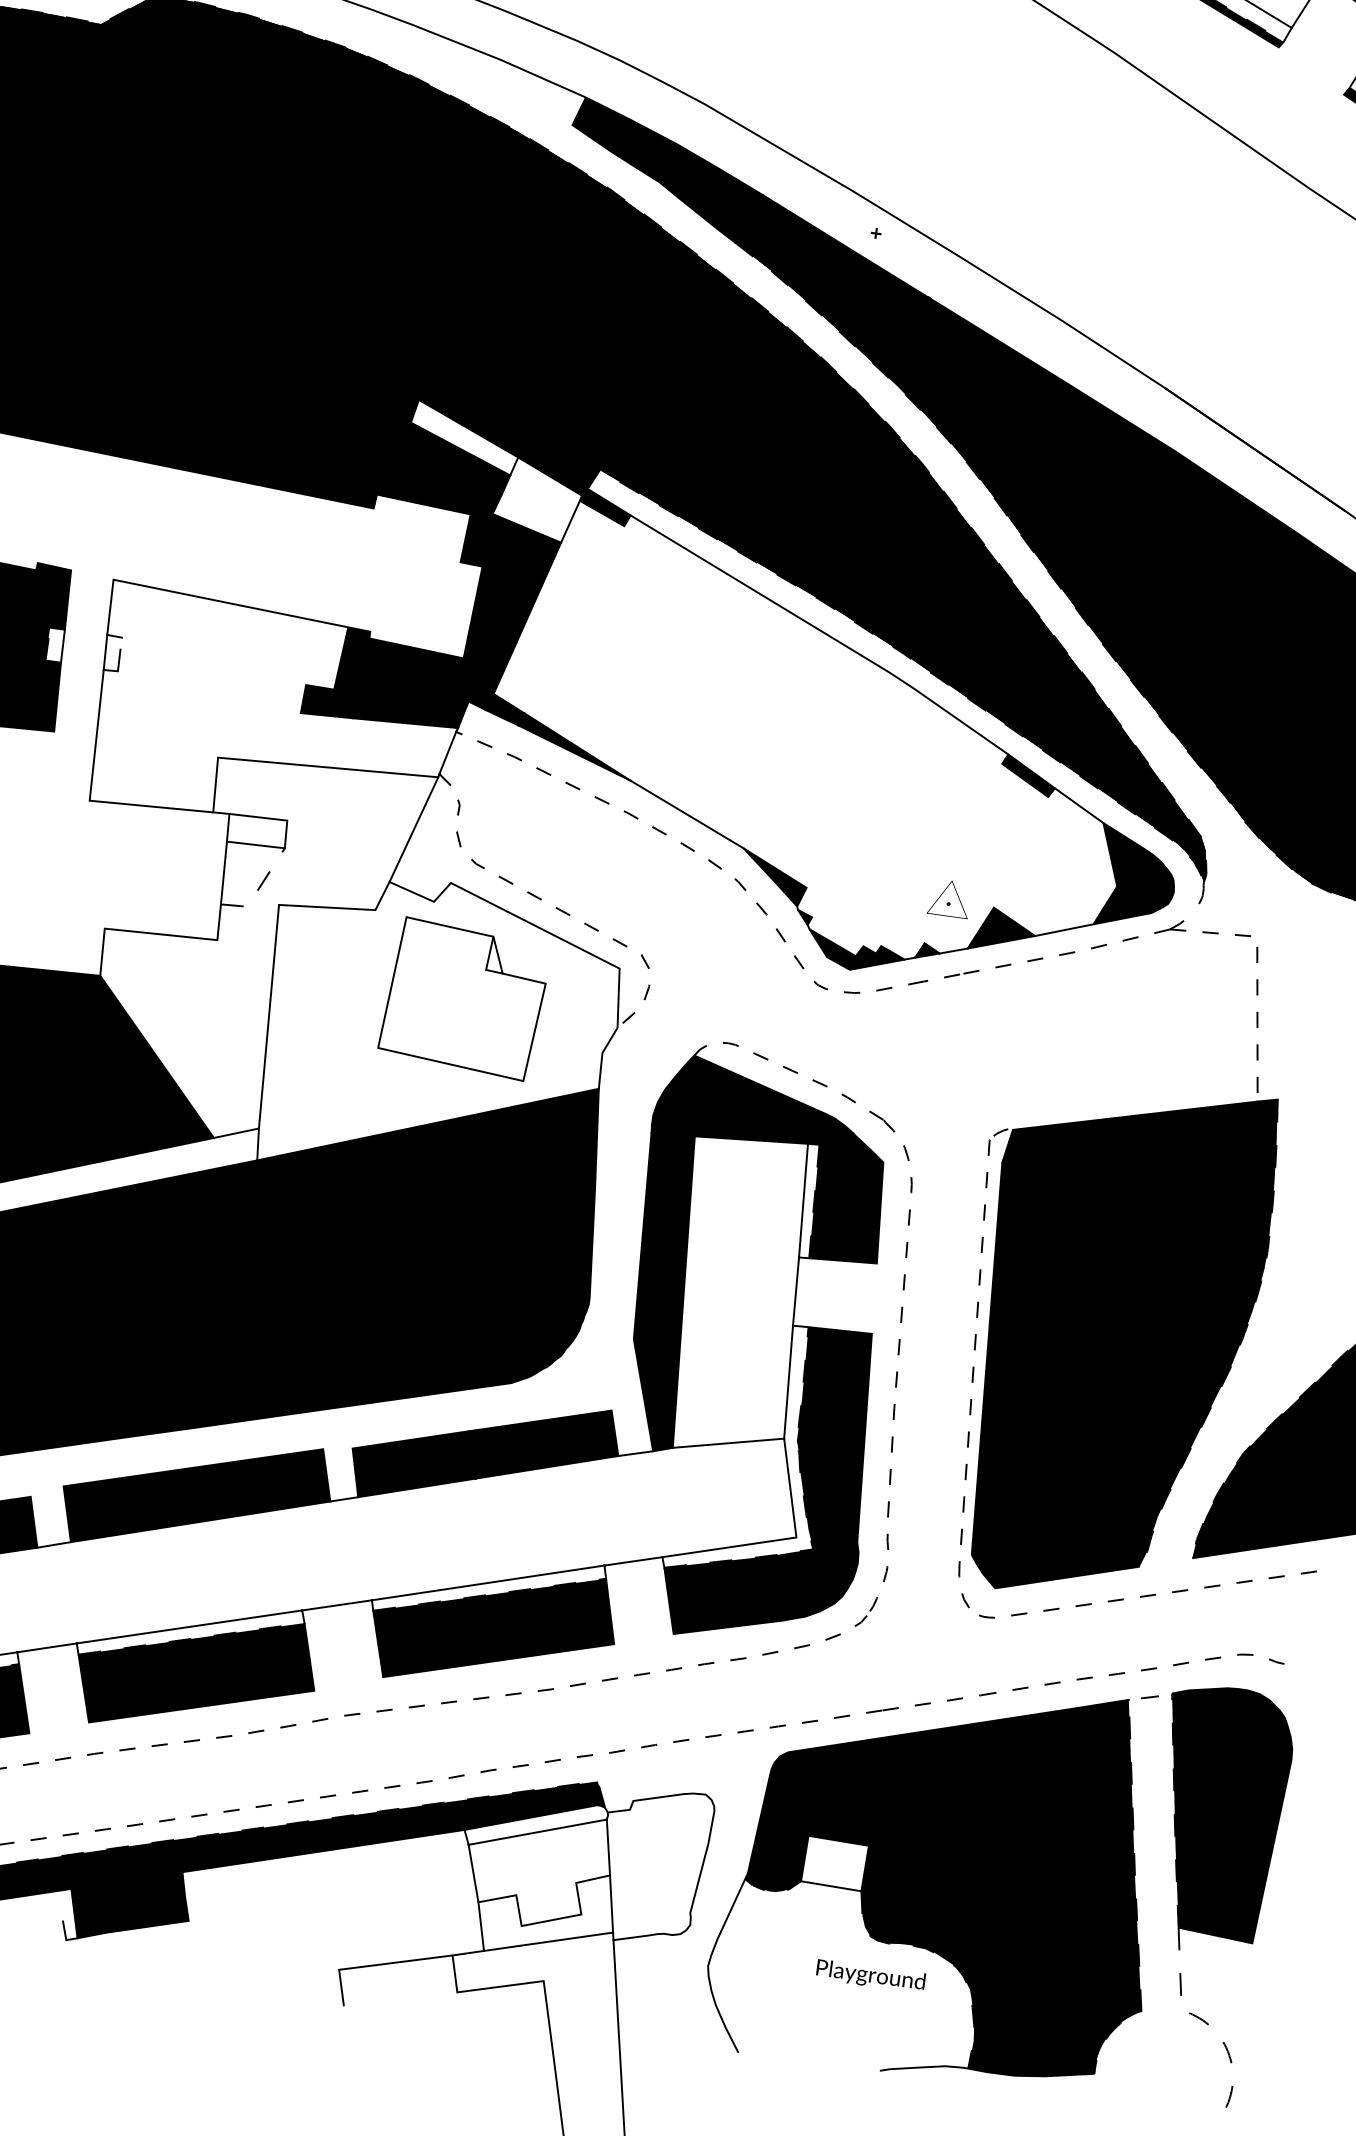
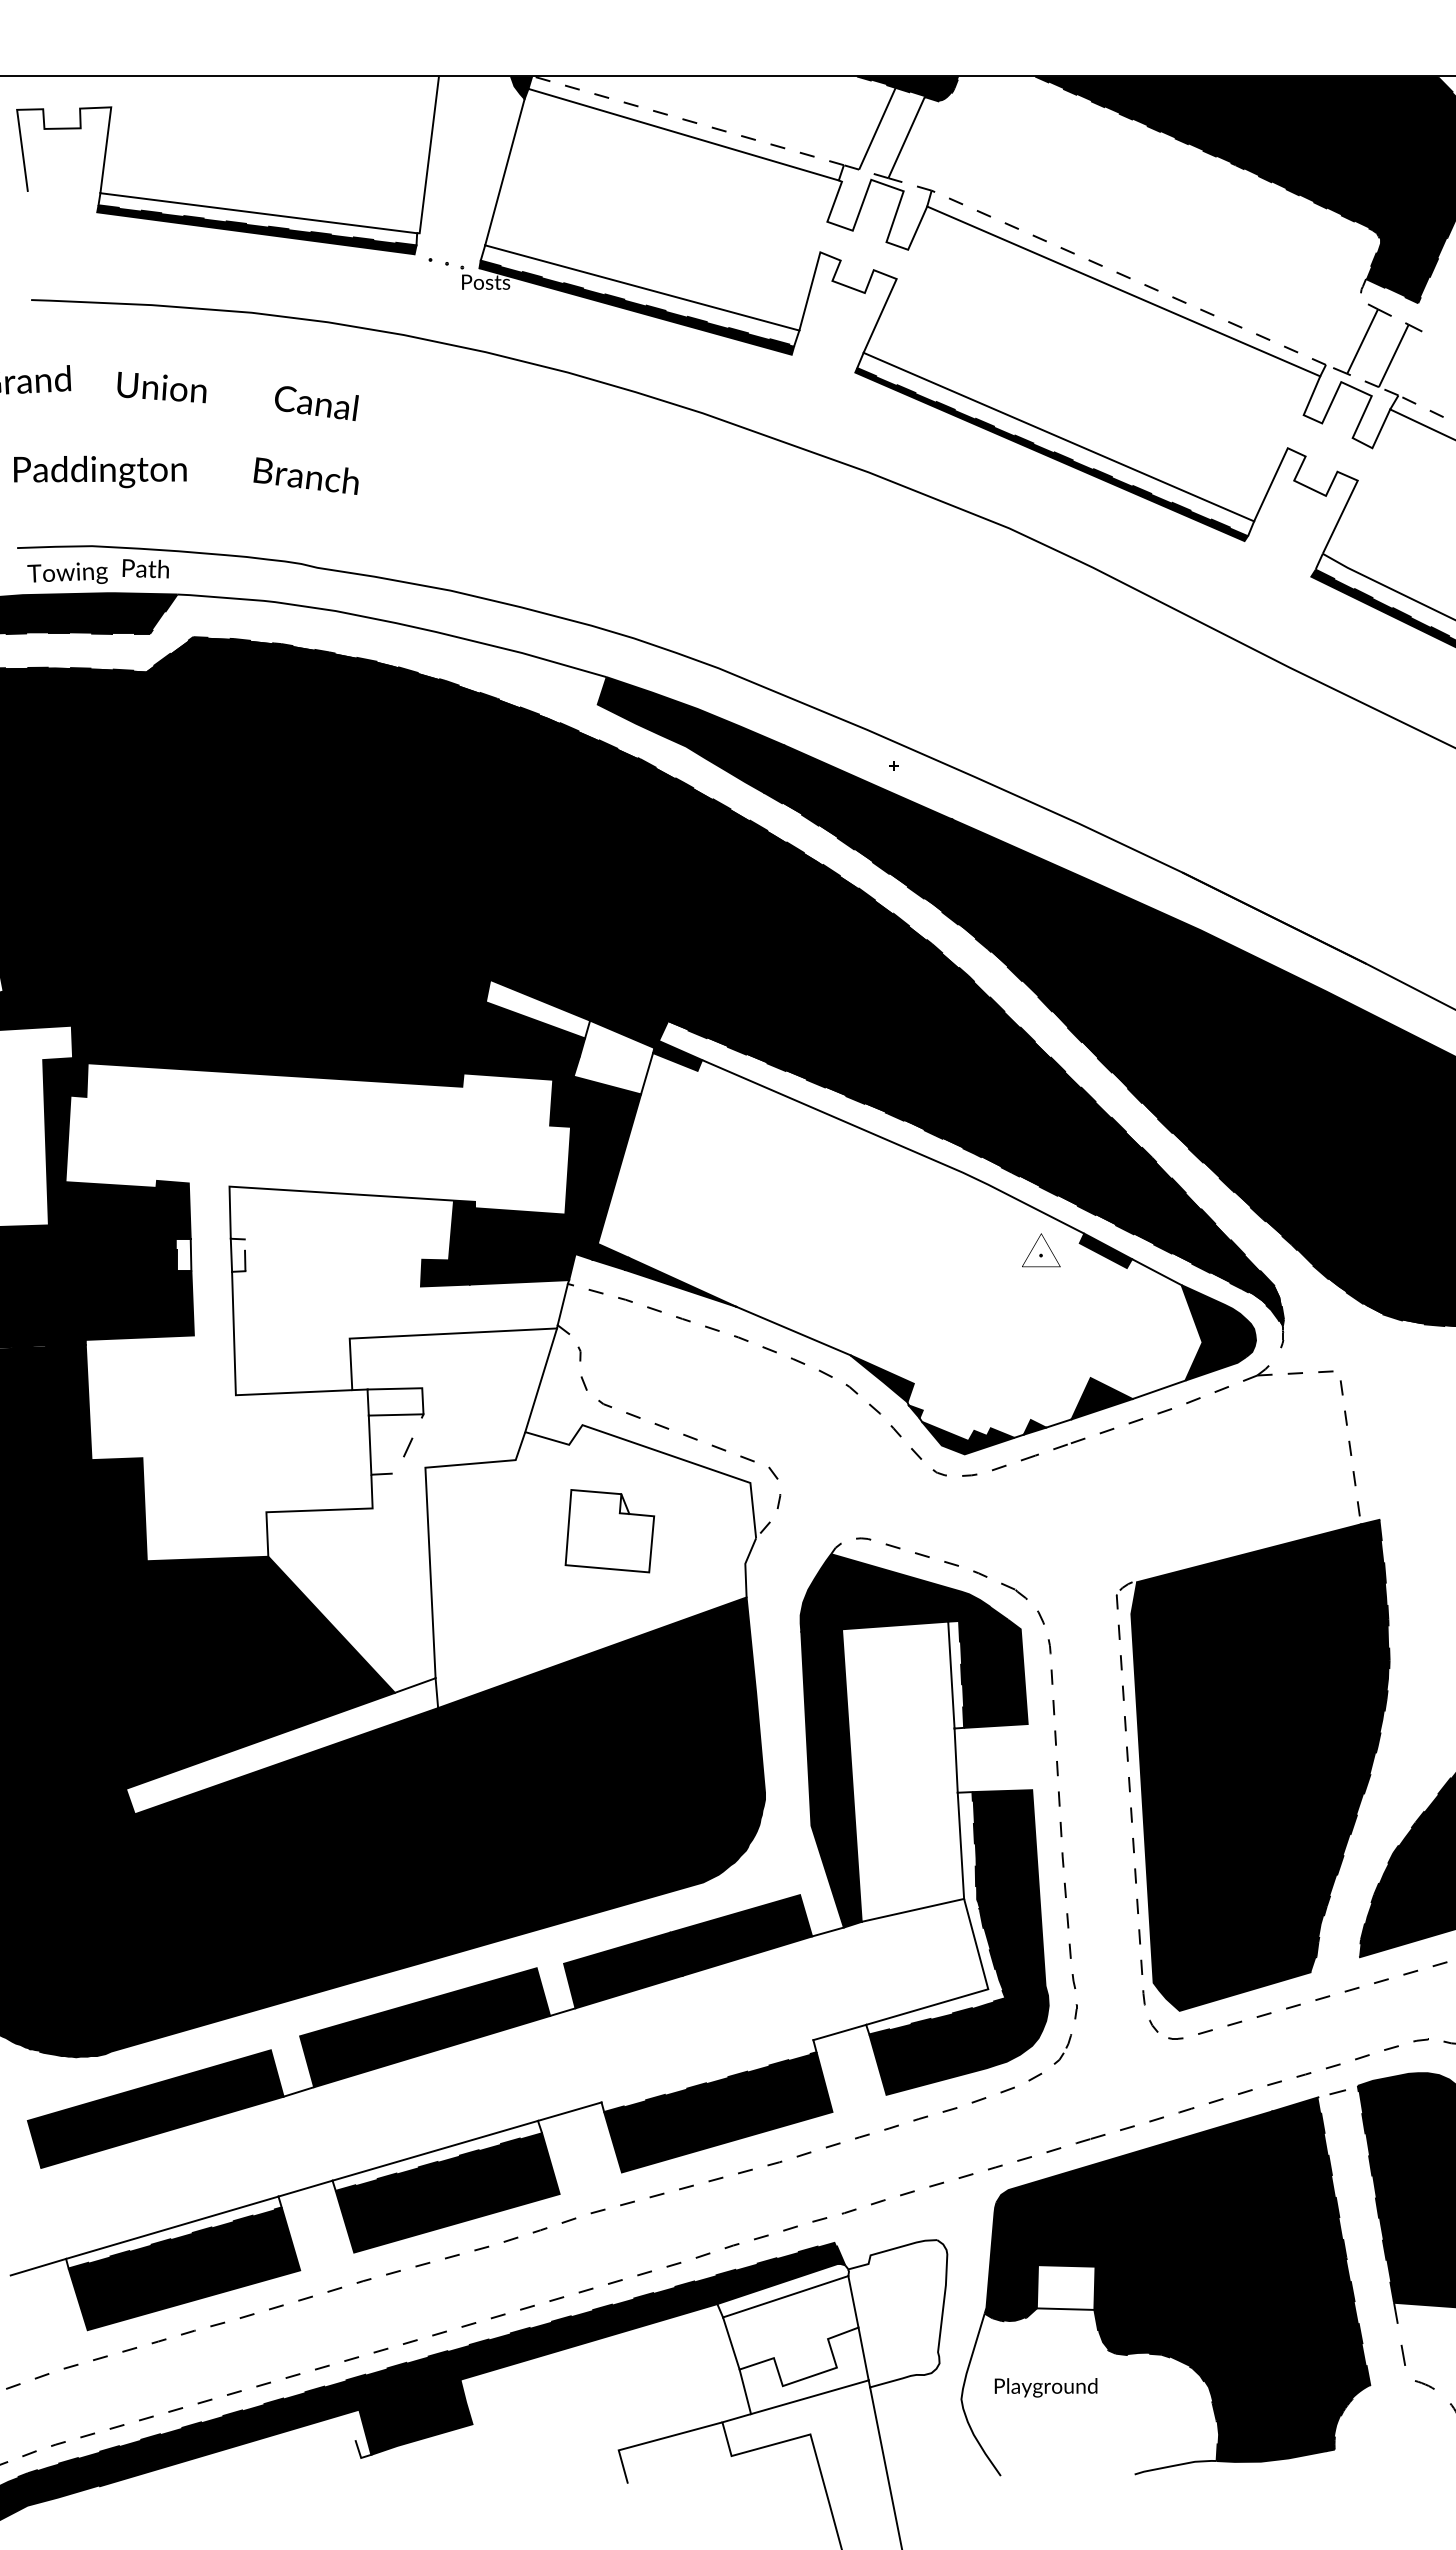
part: (949, 898) -> (1041, 1250), moved
part: (464, 998) -> (609, 1530), size x0.6
line: (488, 1583) -> (707, 2071), removed
text: (870, 1975) -> (1045, 2387), moved

